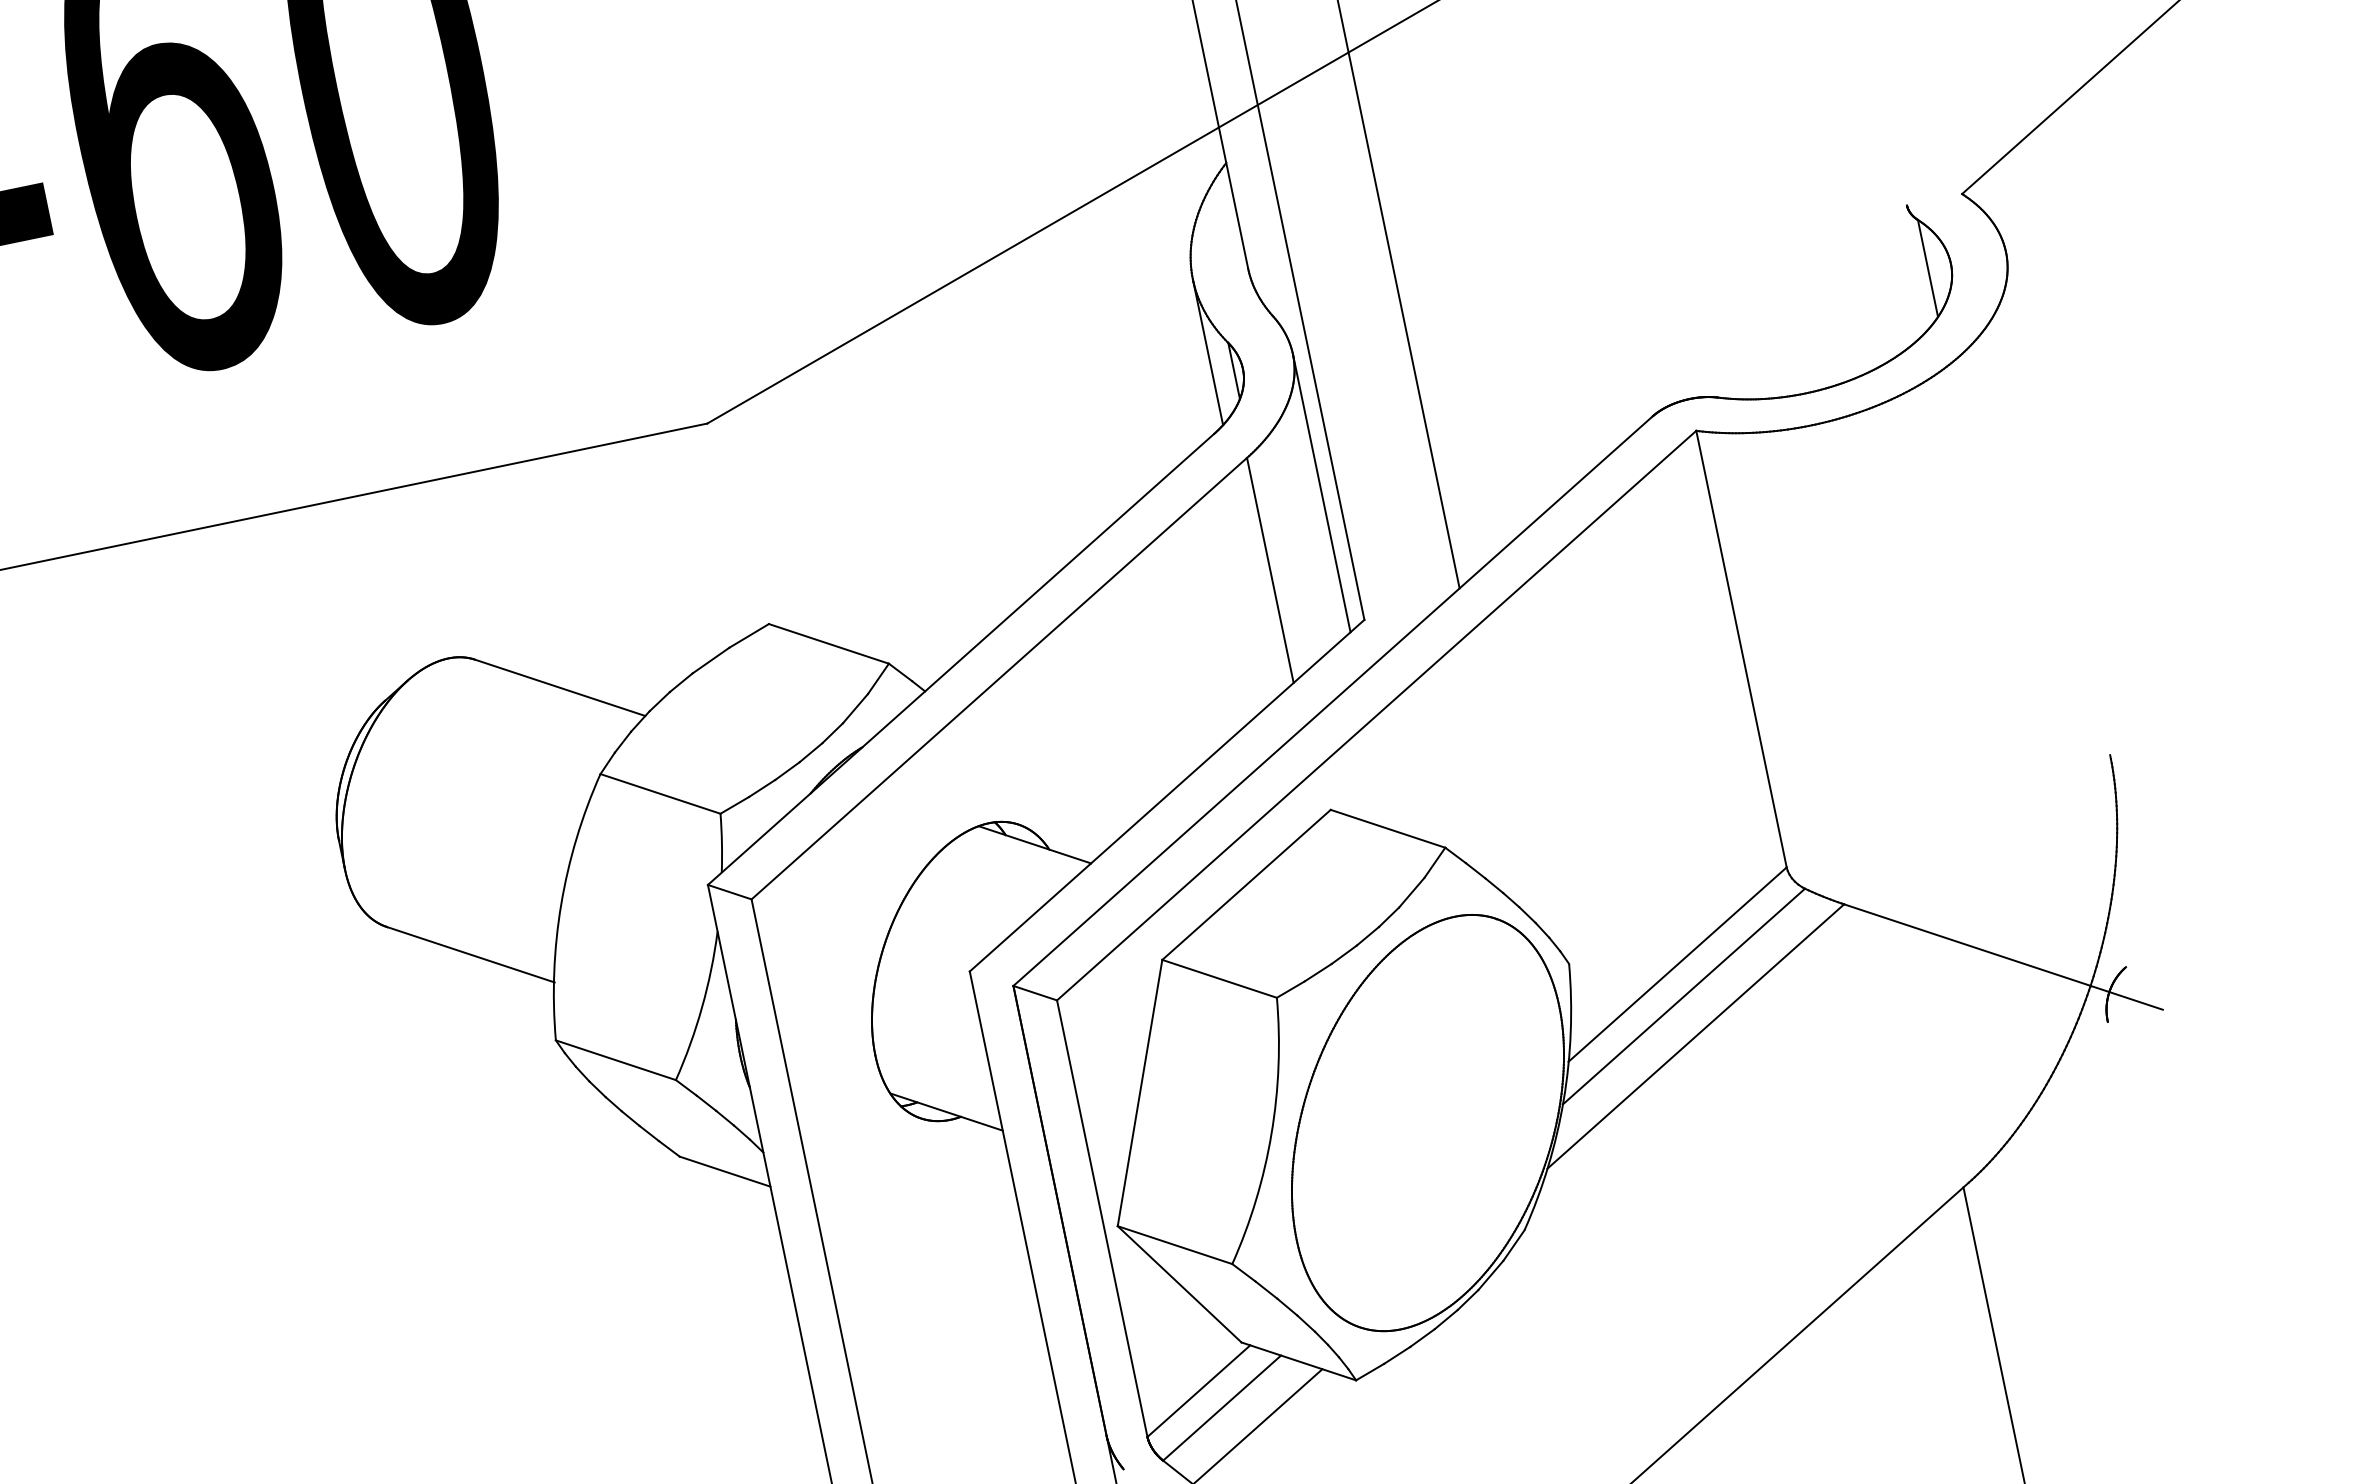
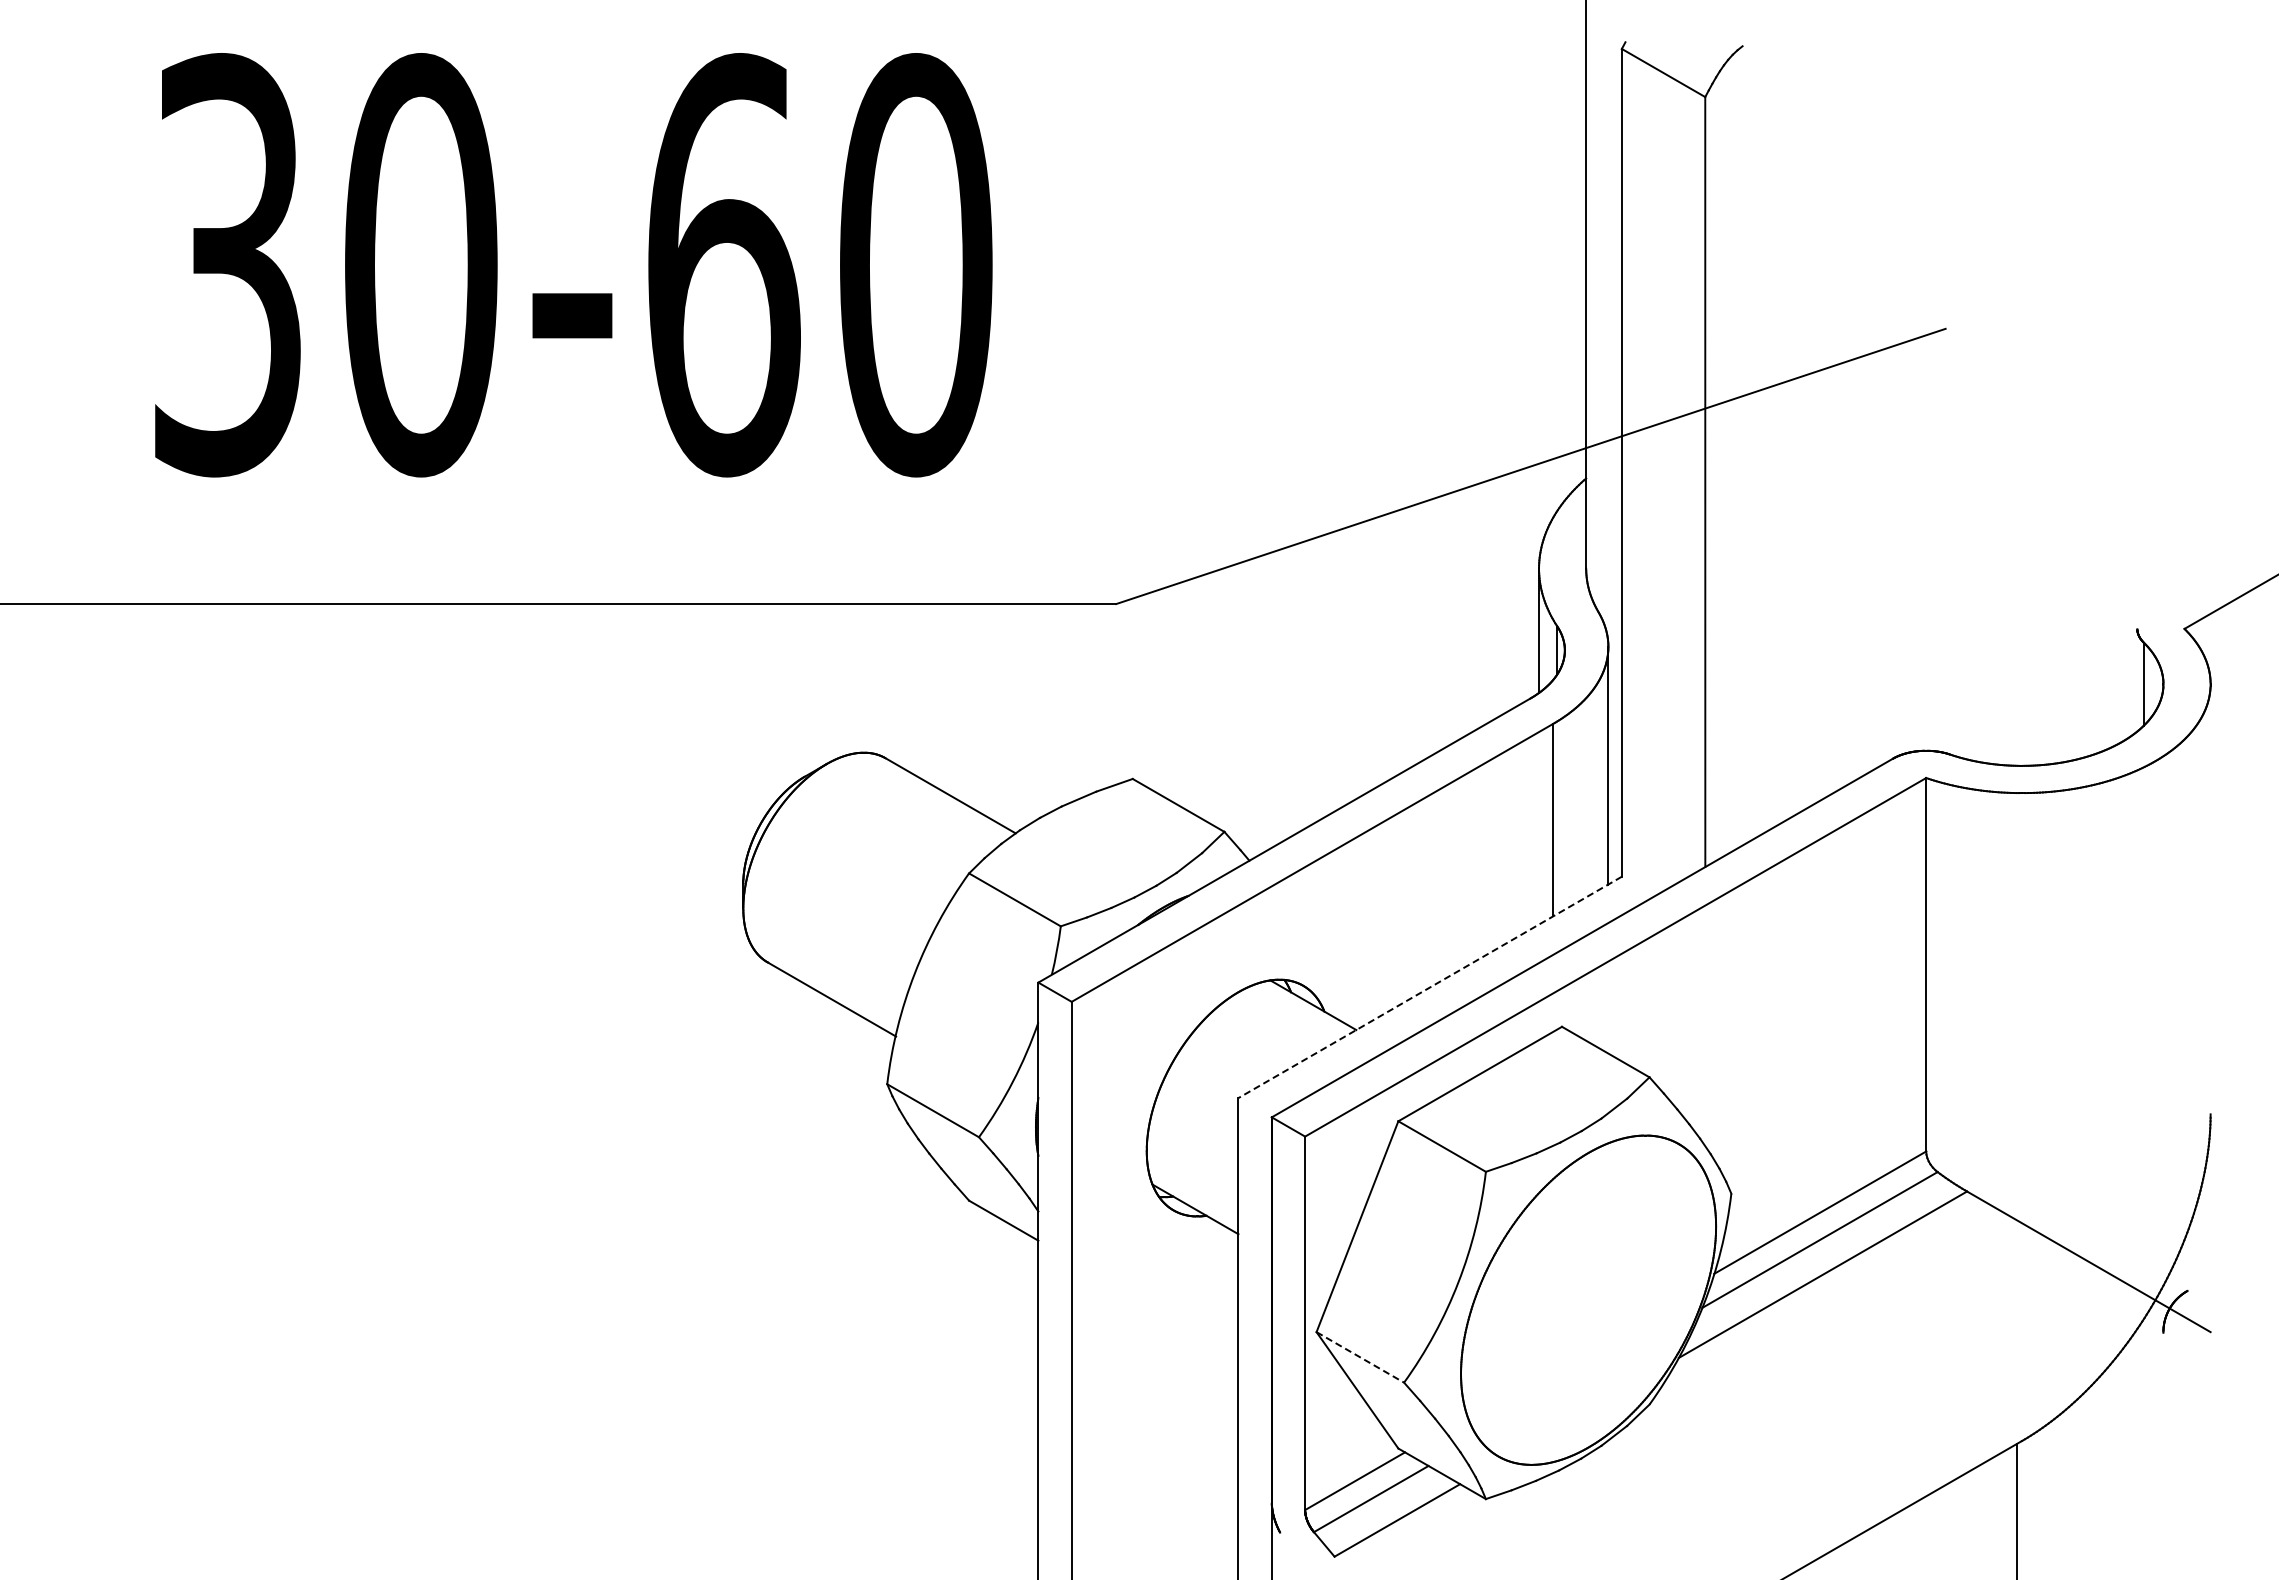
line: (1166, 795) -> (1429, 987), solid -> dashed
line: (1175, 1245) -> (1360, 1357), solid -> dashed

